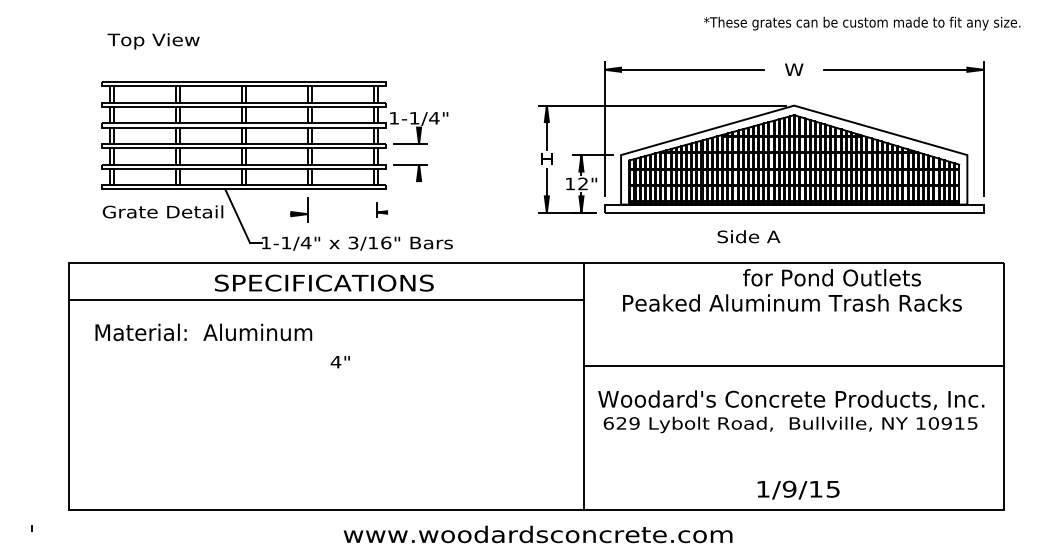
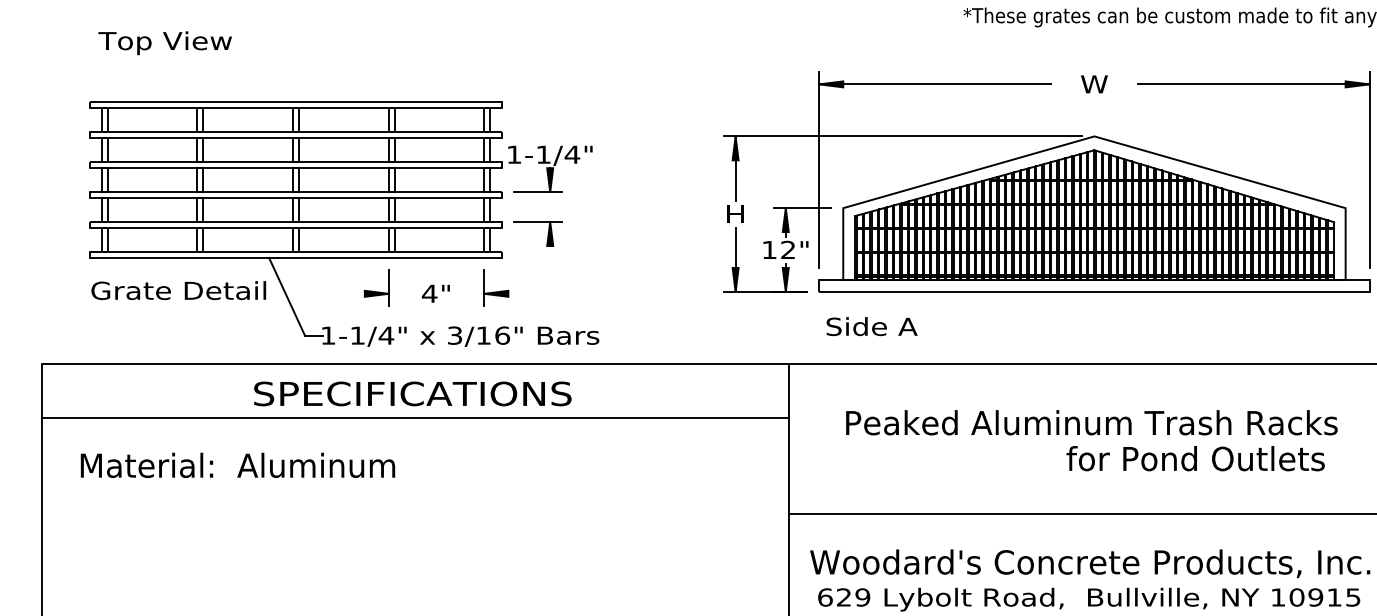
part: (382, 209) -> (497, 287), size x1.67
text: (748, 236) -> (871, 326), moved
text: (831, 277) -> (1194, 458), moved
text: (339, 362) -> (434, 294), moved

